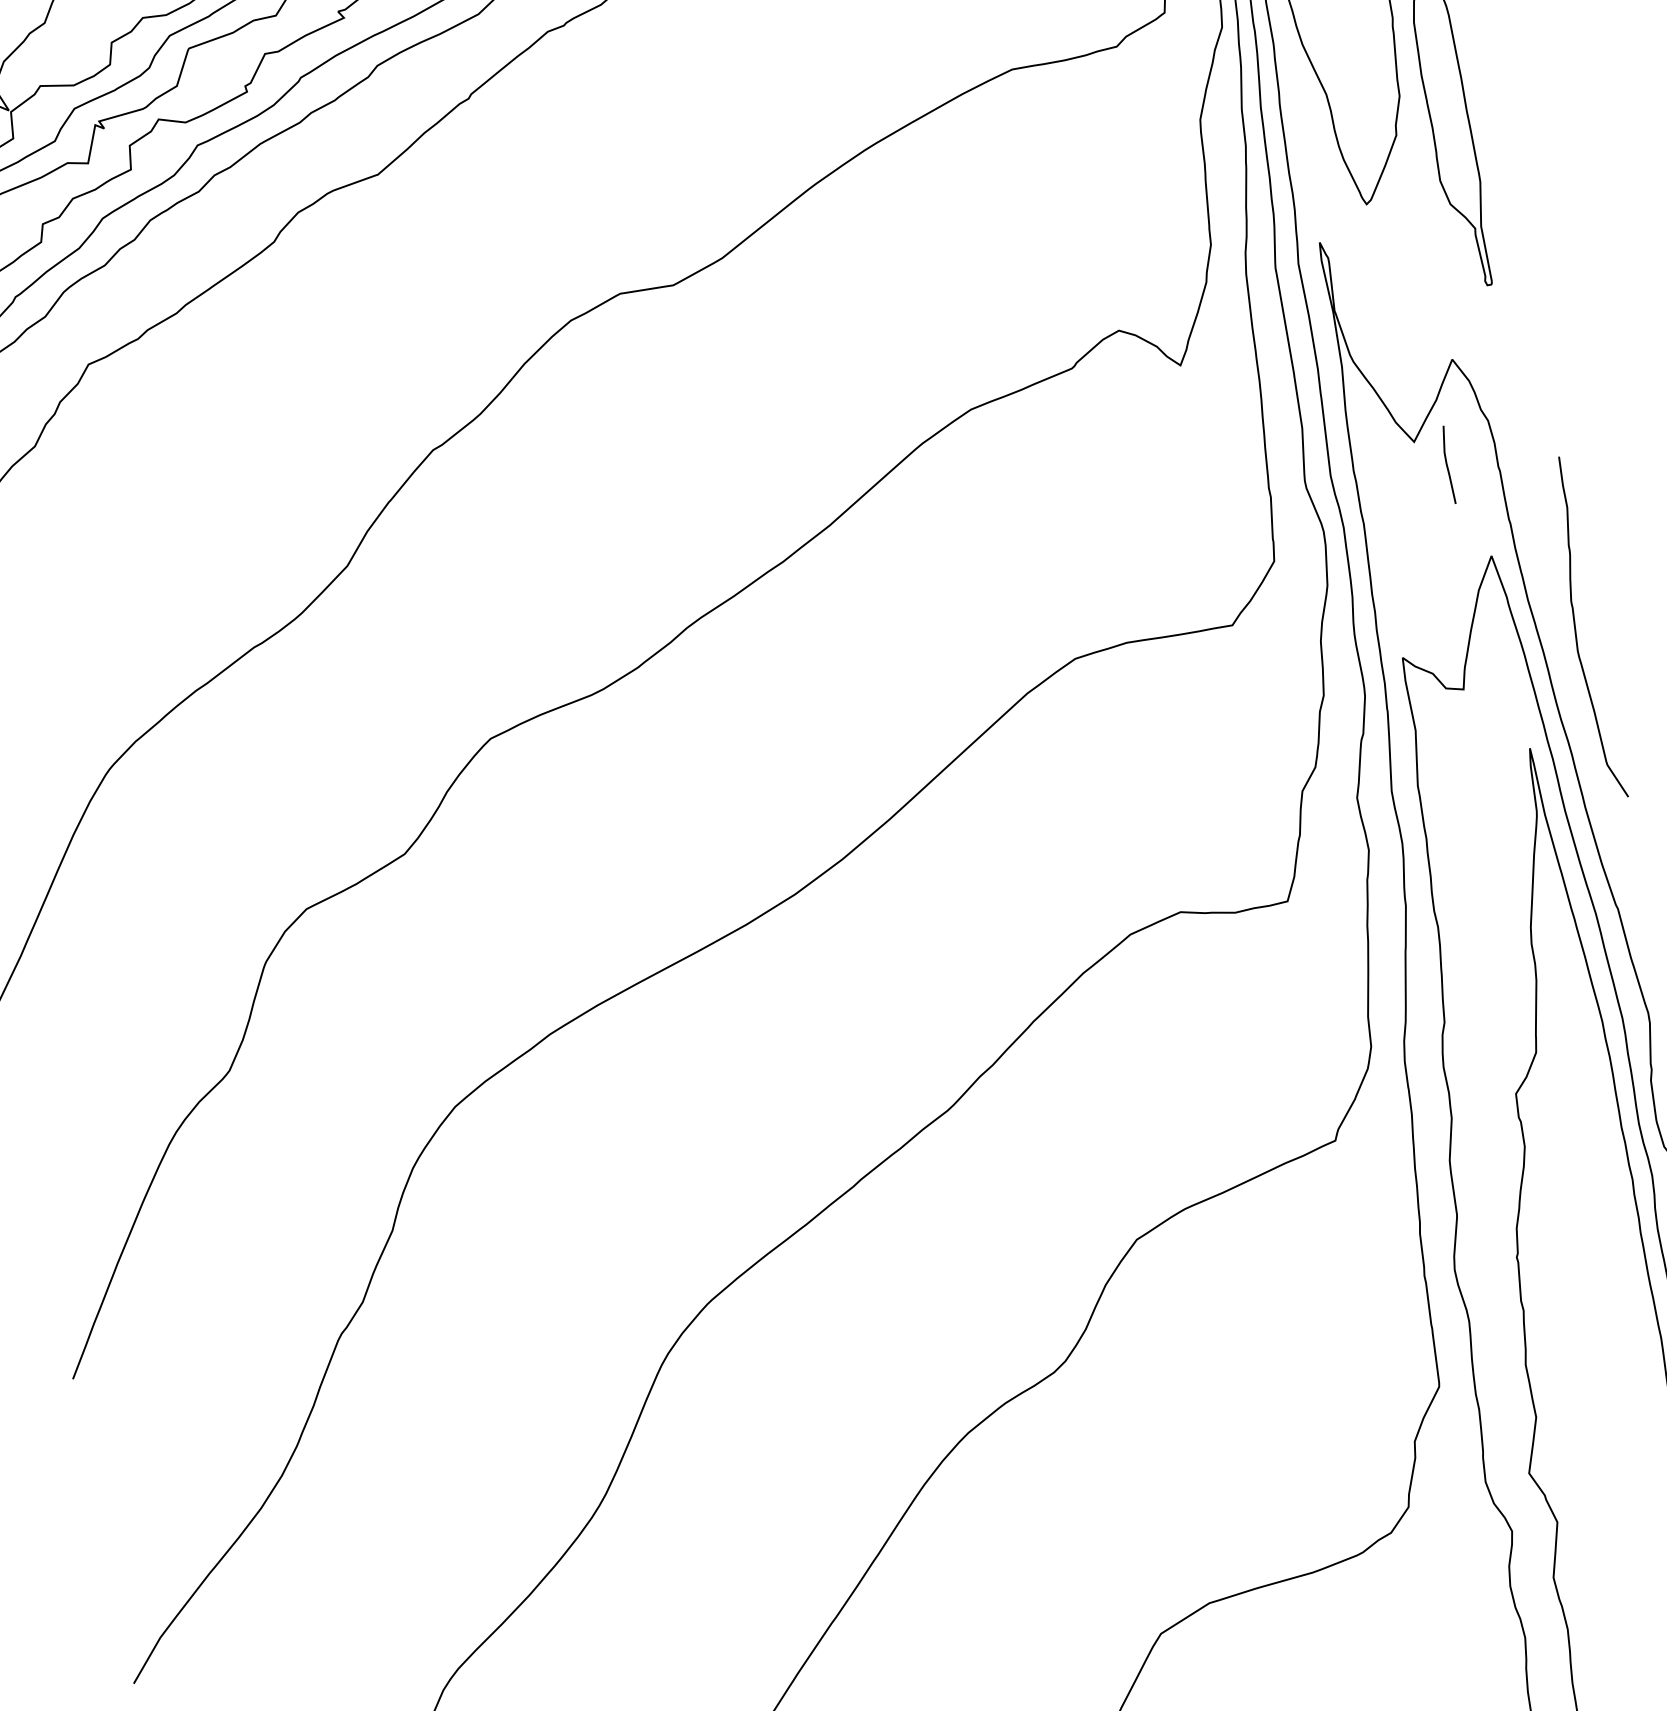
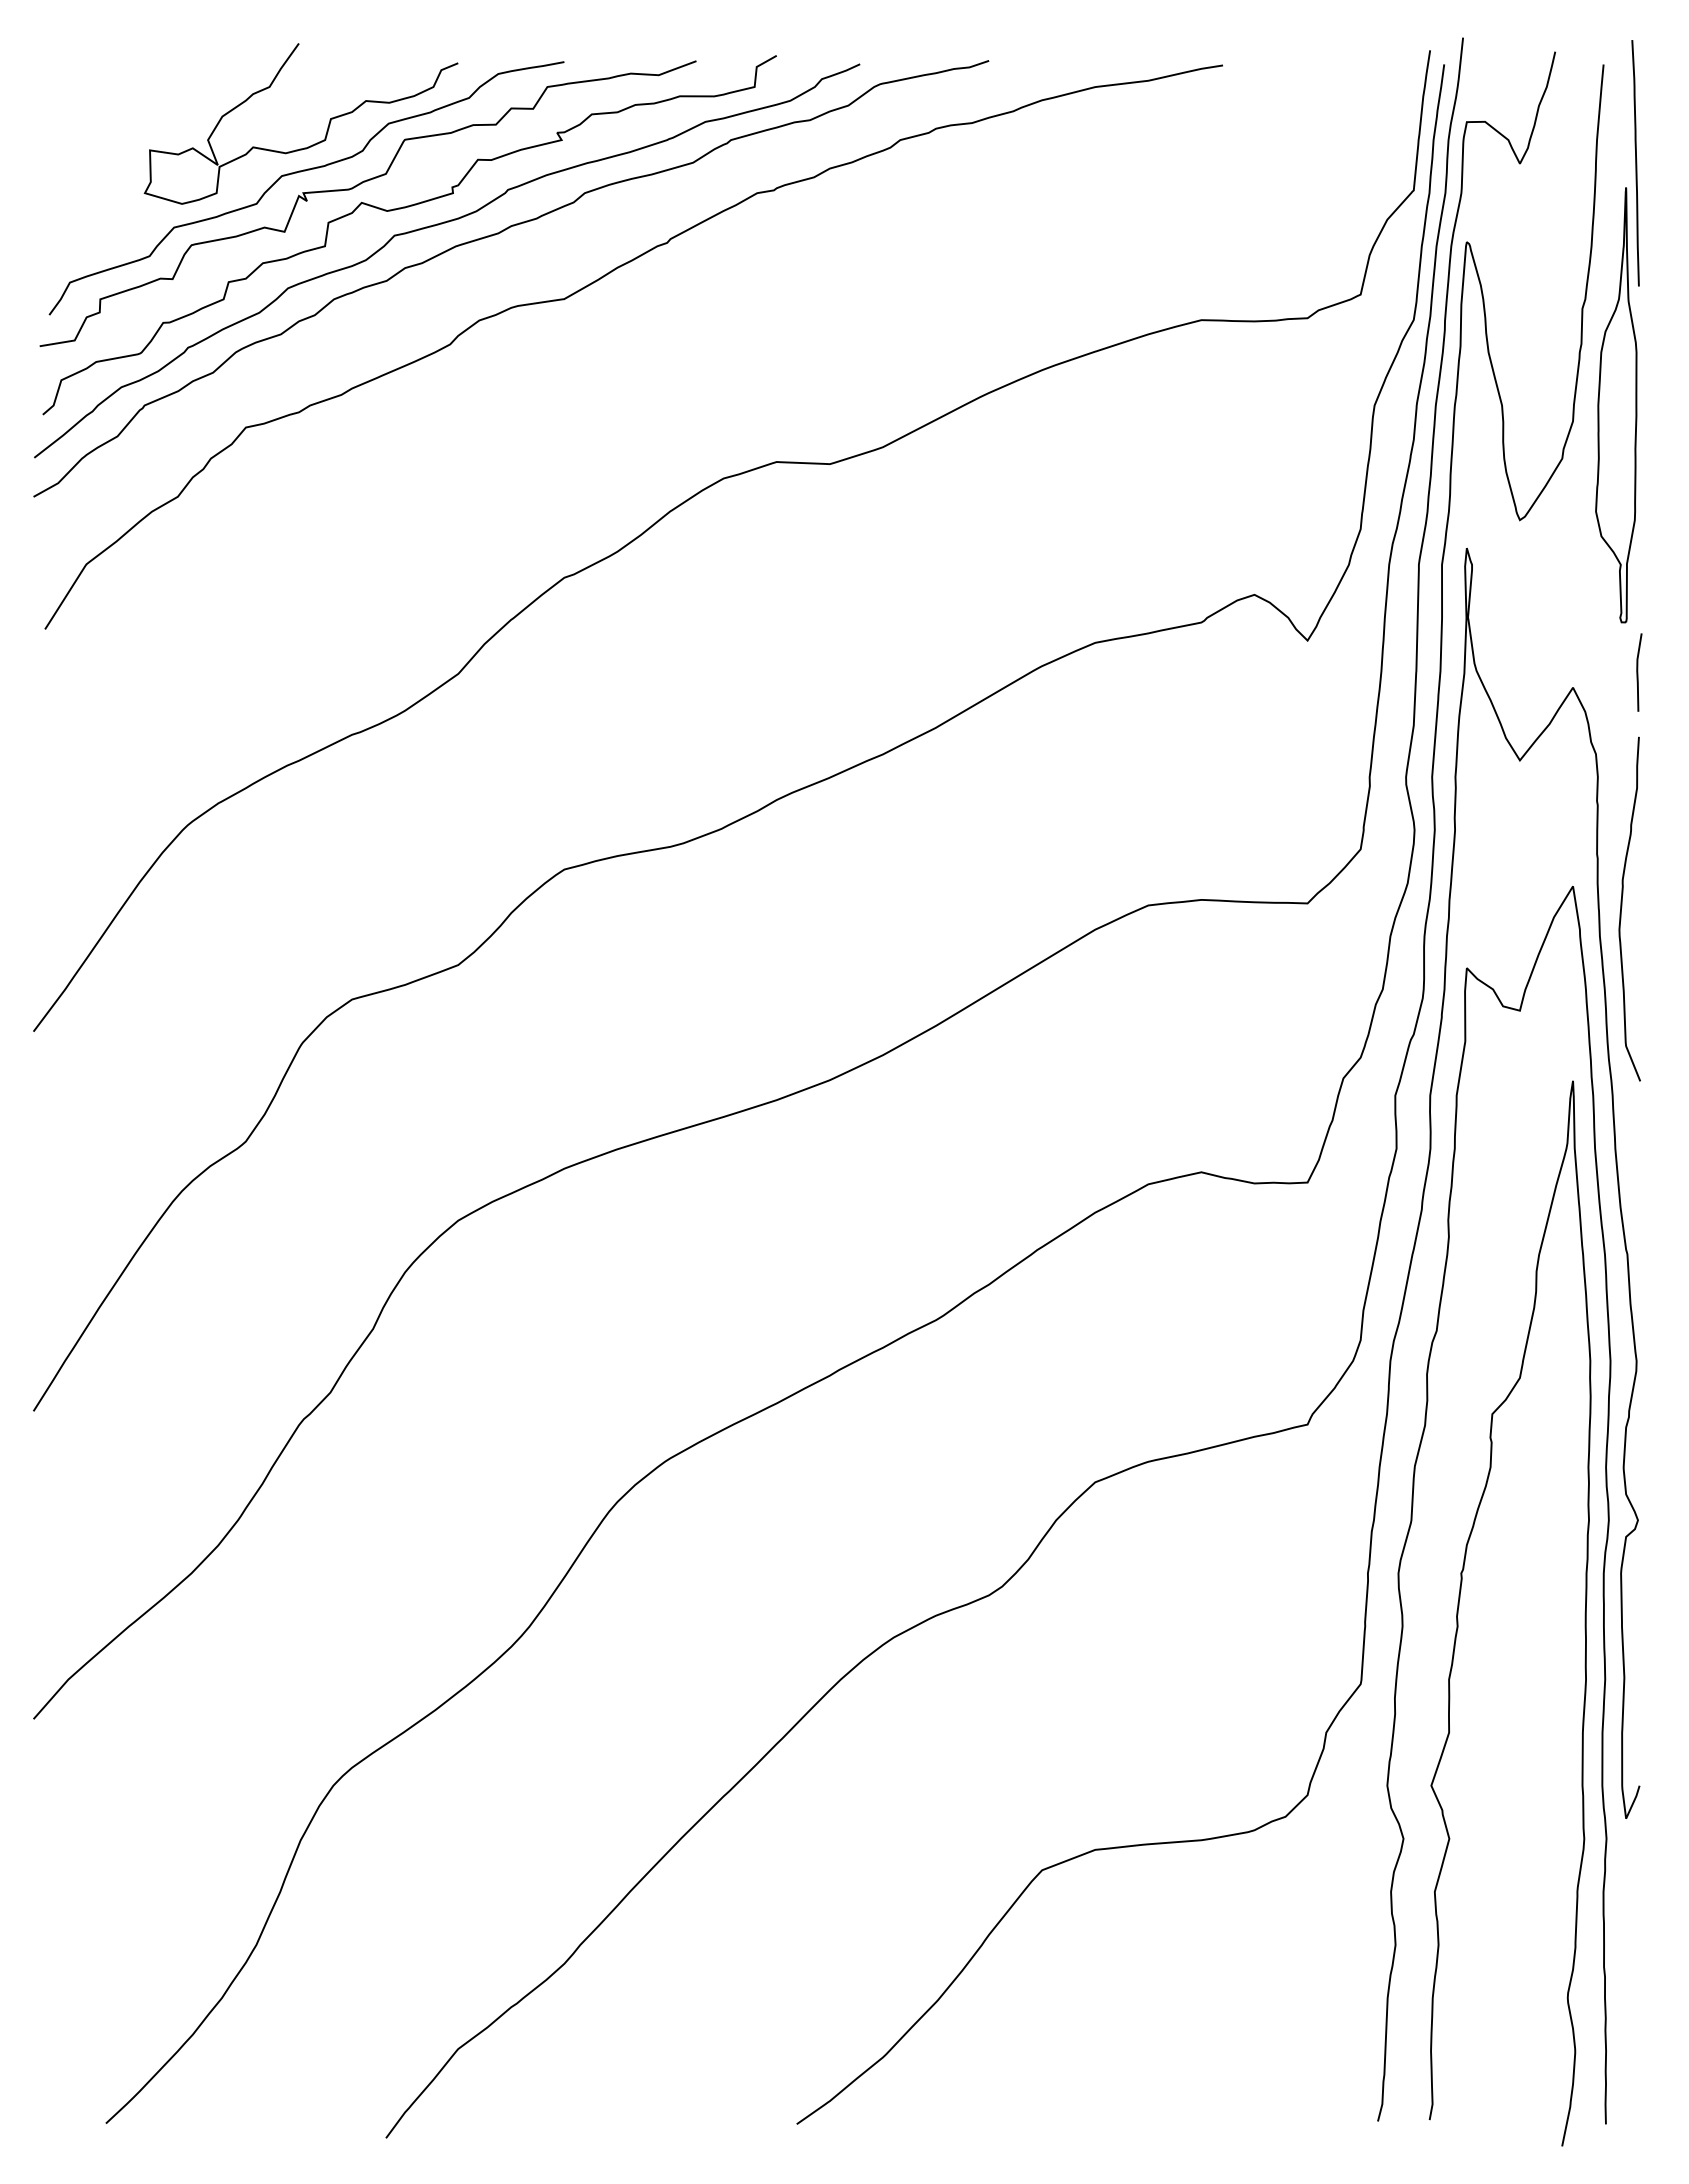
line: (1448, 465) -> (1638, 672), moved
curve: (1576, 628) -> (1622, 907), moved

